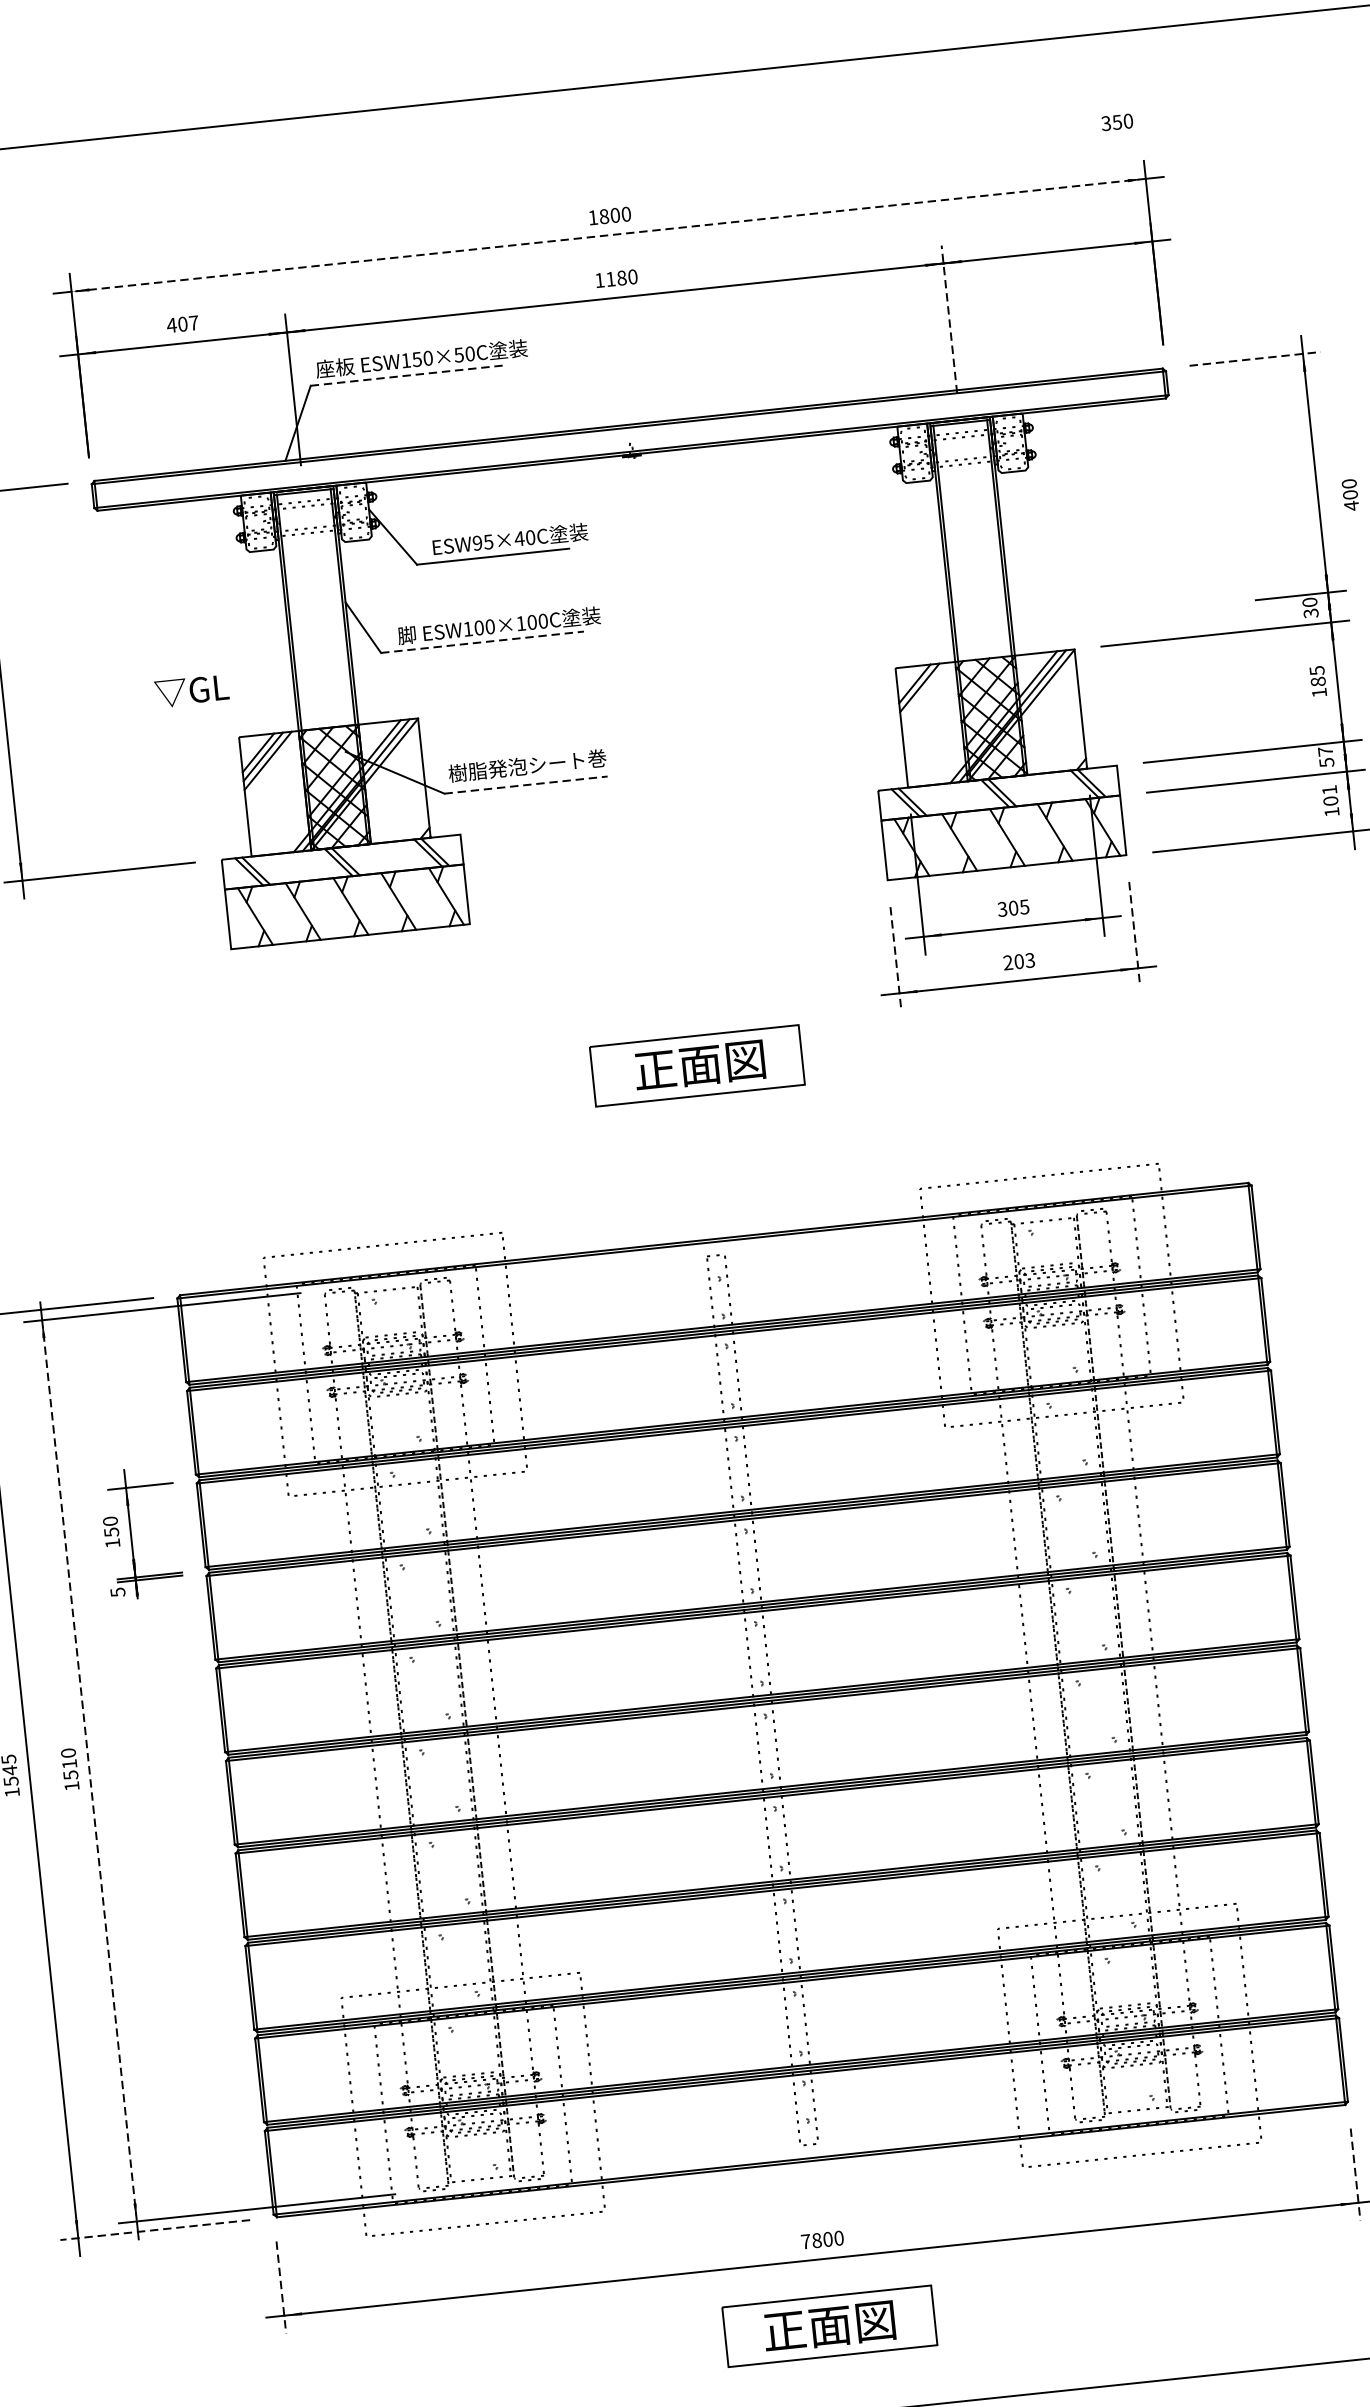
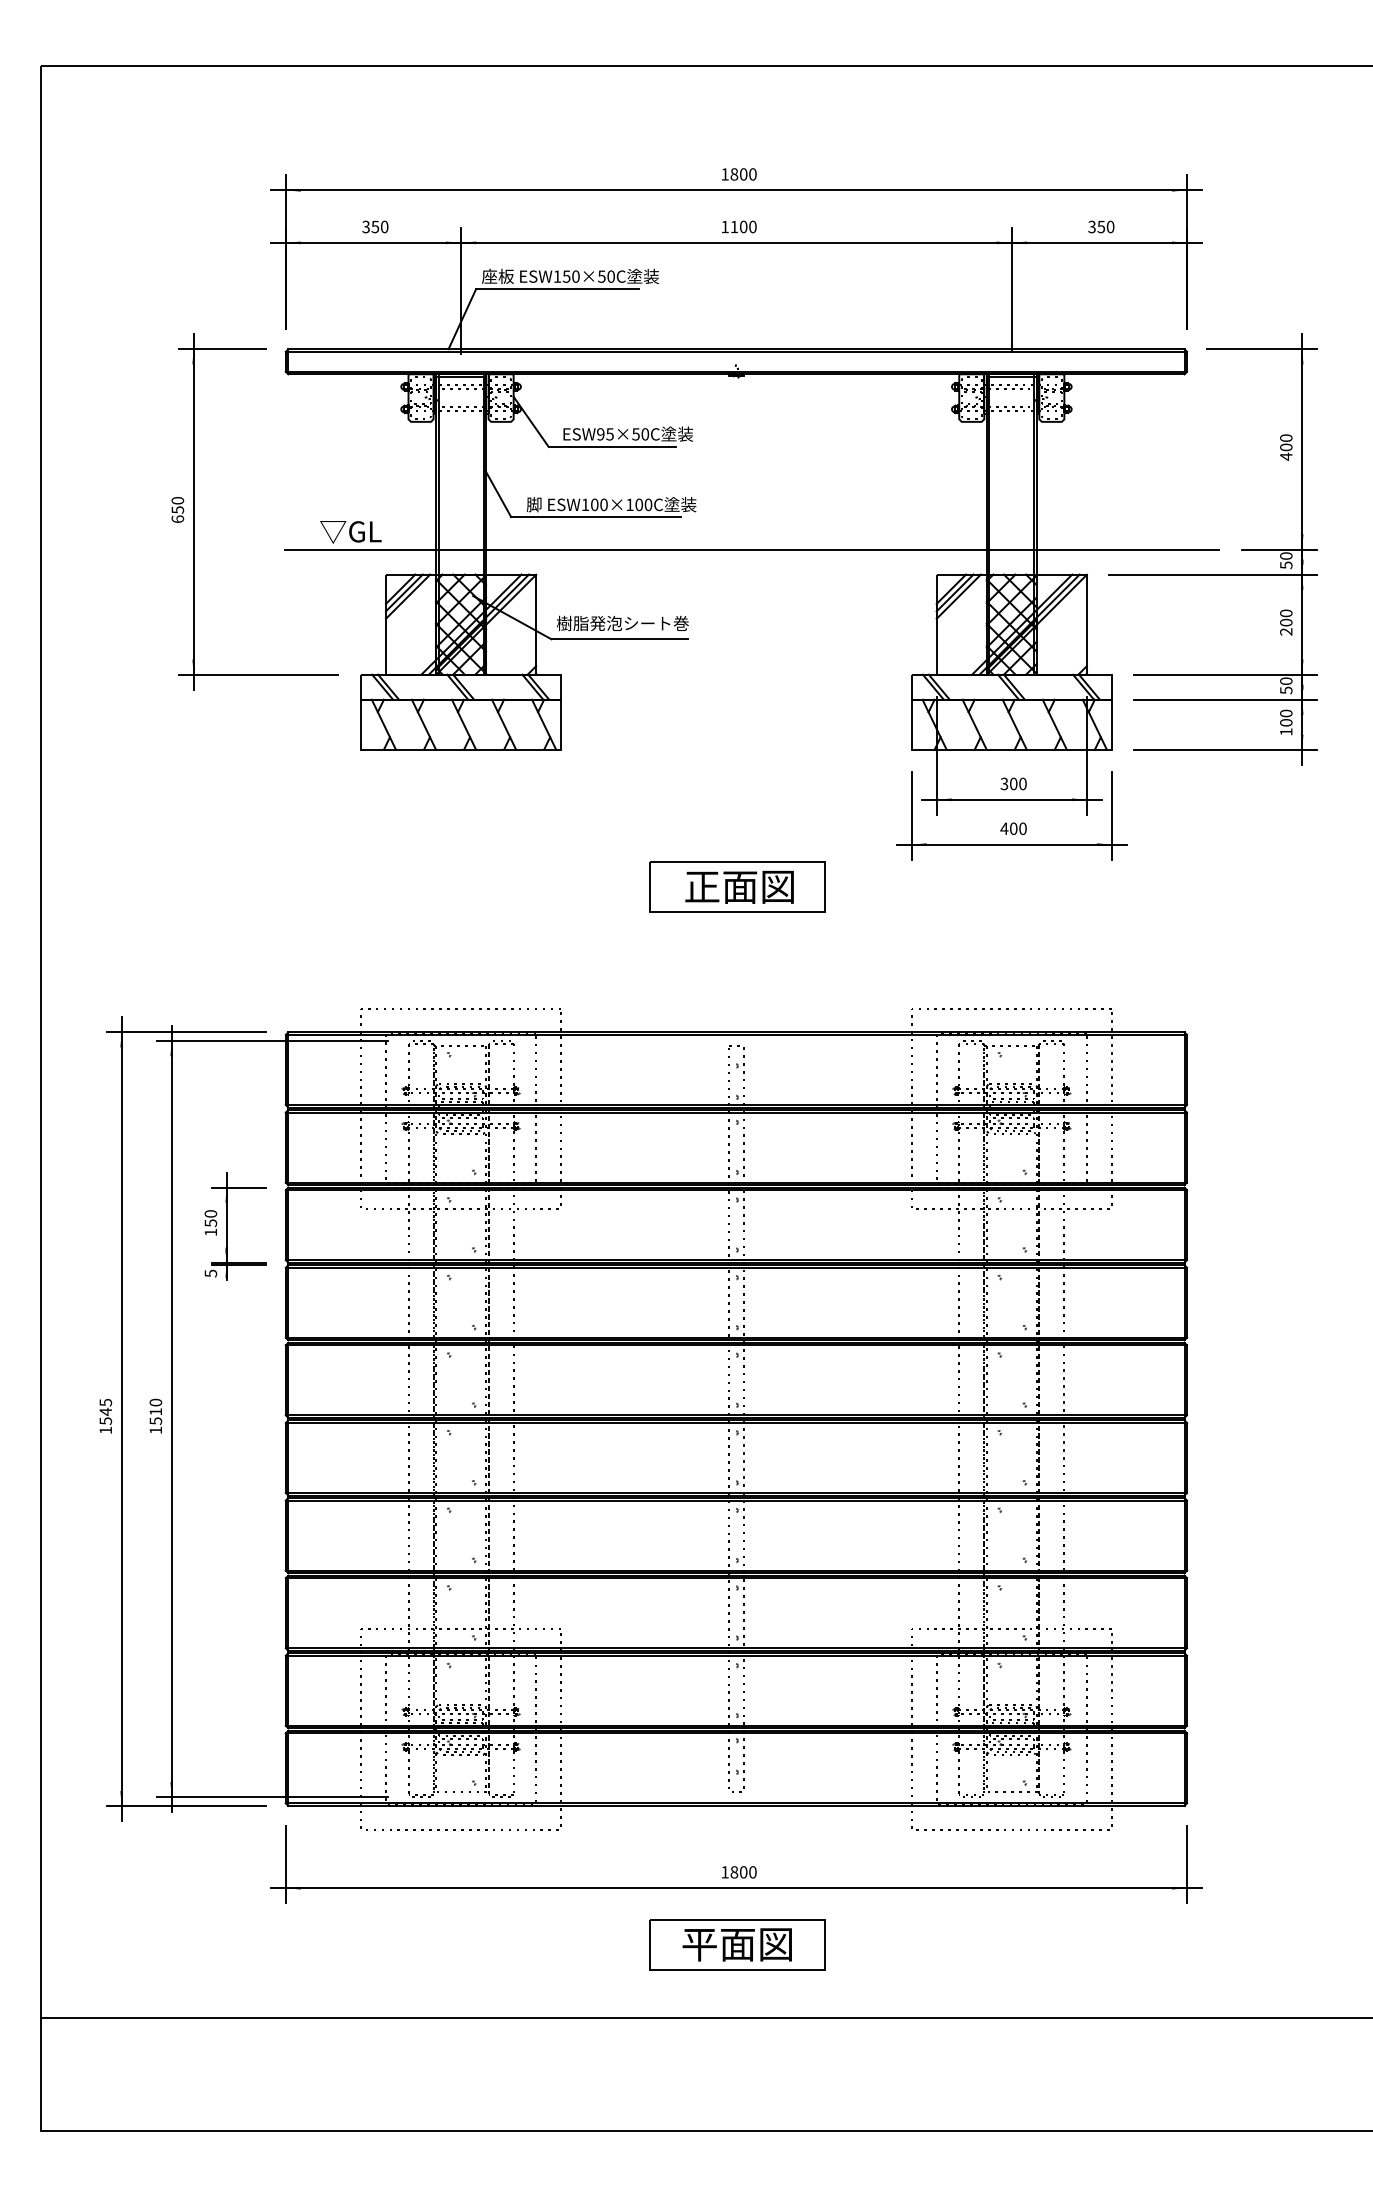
text: (1117, 121) -> (1101, 226), moved
line: (608, 235) -> (736, 190), dashed -> solid
text: (621, 277) -> (743, 226), 1180 -> 1100
line: (948, 319) -> (1011, 289), dashed -> solid
text: (182, 323) -> (375, 226), 407 -> 350
line: (1255, 359) -> (1262, 349), dashed -> solid
line: (407, 375) -> (557, 289), dashed -> solid
text: (1350, 494) -> (1286, 447), moved
text: (518, 539) -> (635, 434), ESW95×40C -> ESW95×50C
text: (1310, 612) -> (1285, 564), 30 -> 50
line: (482, 641) -> (596, 516), dashed -> solid
line: (672, 661) -> (752, 549), added
text: (1318, 681) -> (1286, 622), 185 -> 200
line: (924, 691) -> (958, 596), added
text: (1325, 750) -> (1286, 680), 57 -> 50
line: (526, 785) -> (620, 639), dashed -> solid
text: (1329, 790) -> (1286, 713), 101 -> 100
text: (1024, 906) -> (1022, 783), 305 -> 300
line: (1134, 934) -> (1111, 816), dashed -> solid
line: (895, 959) -> (911, 816), dashed -> solid
text: (1018, 961) -> (1013, 828), 203 -> 400
line: (89, 1771) -> (171, 1419), dashed -> solid
line: (1356, 2174) -> (1187, 1864), dashed -> solid
line: (155, 2229) -> (186, 1805), dashed -> solid
text: (805, 2242) -> (724, 1872), 7800 -> 1800
line: (280, 2287) -> (285, 1864), dashed -> solid
text: (784, 2332) -> (699, 1945), 正面図 -> 平面図

